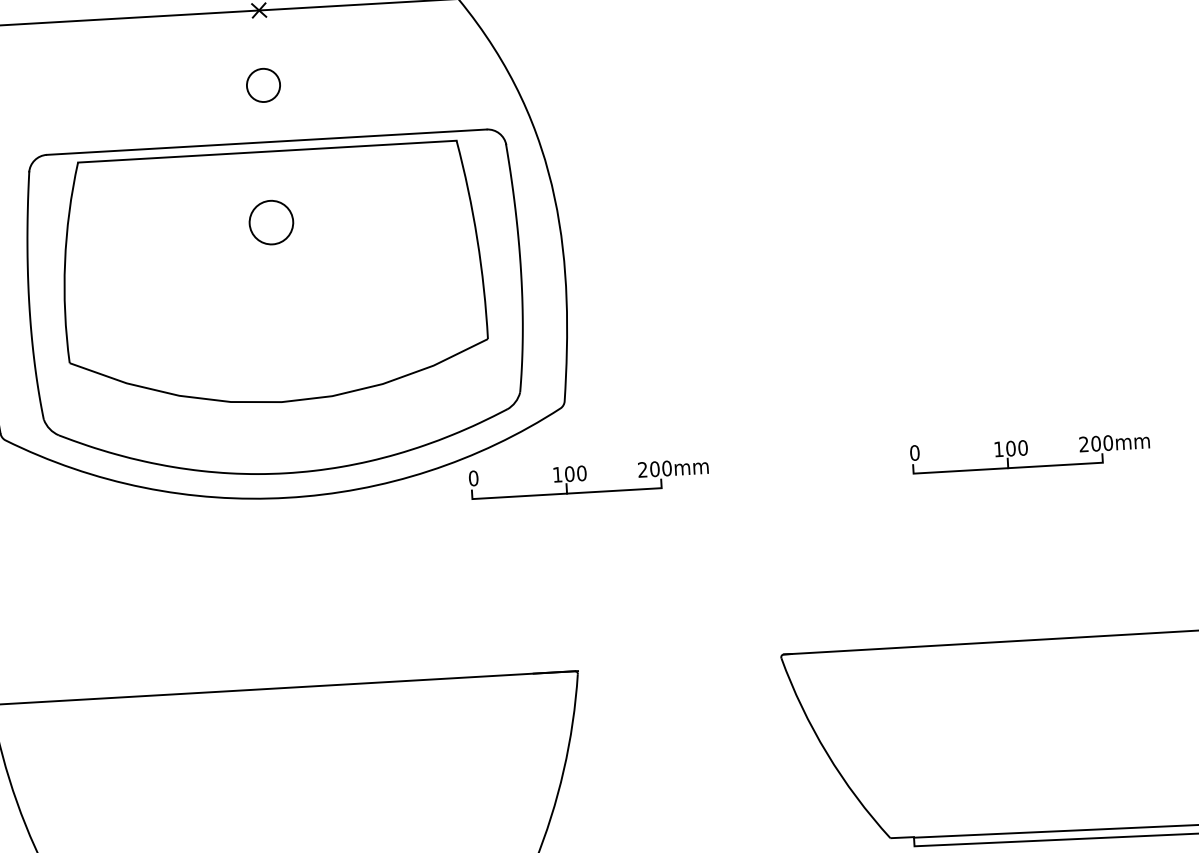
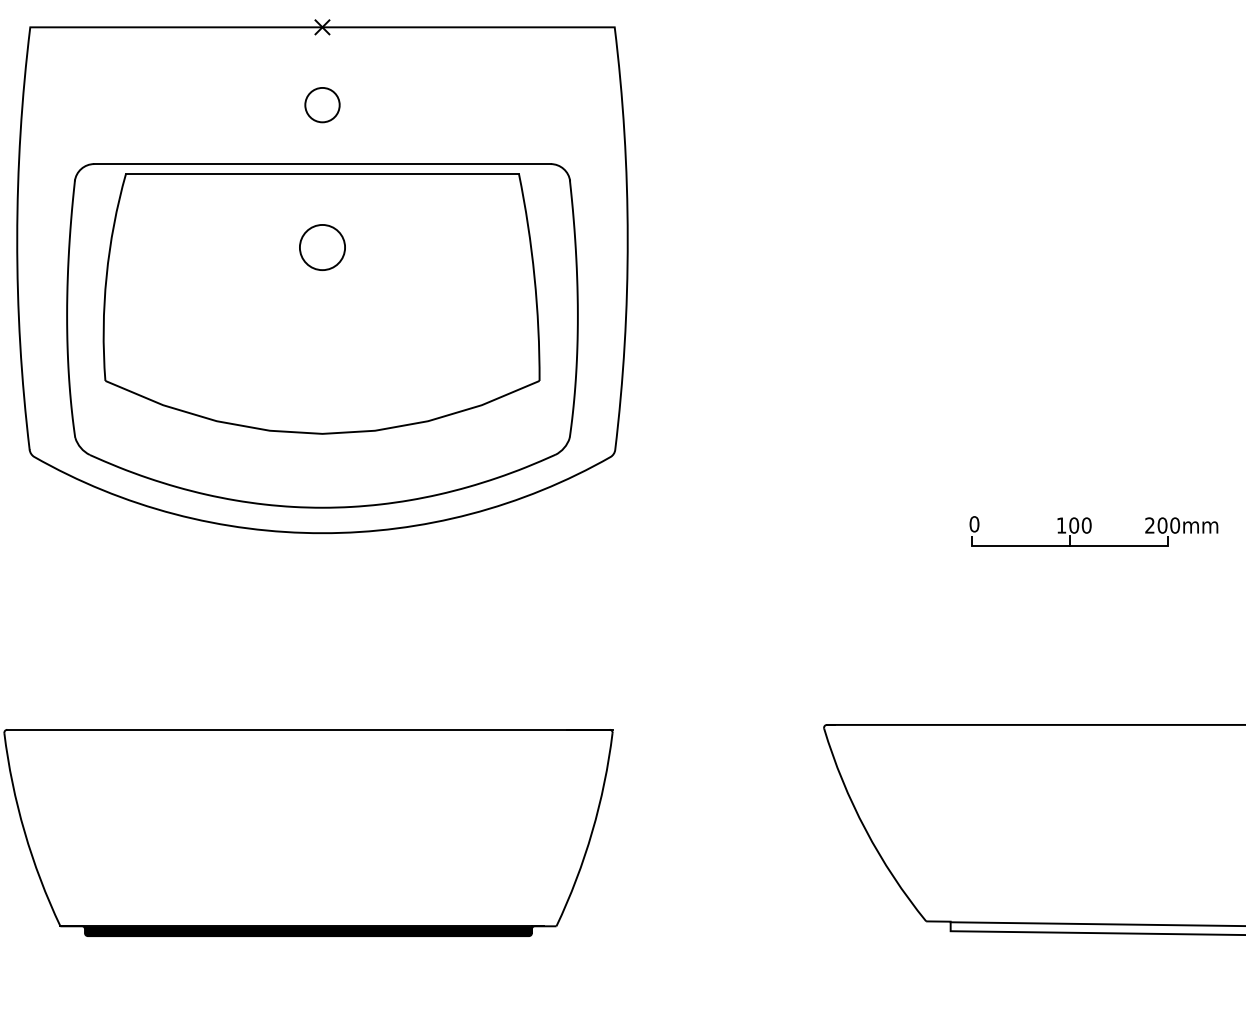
part: (588, 478) -> (635, 531), removed

